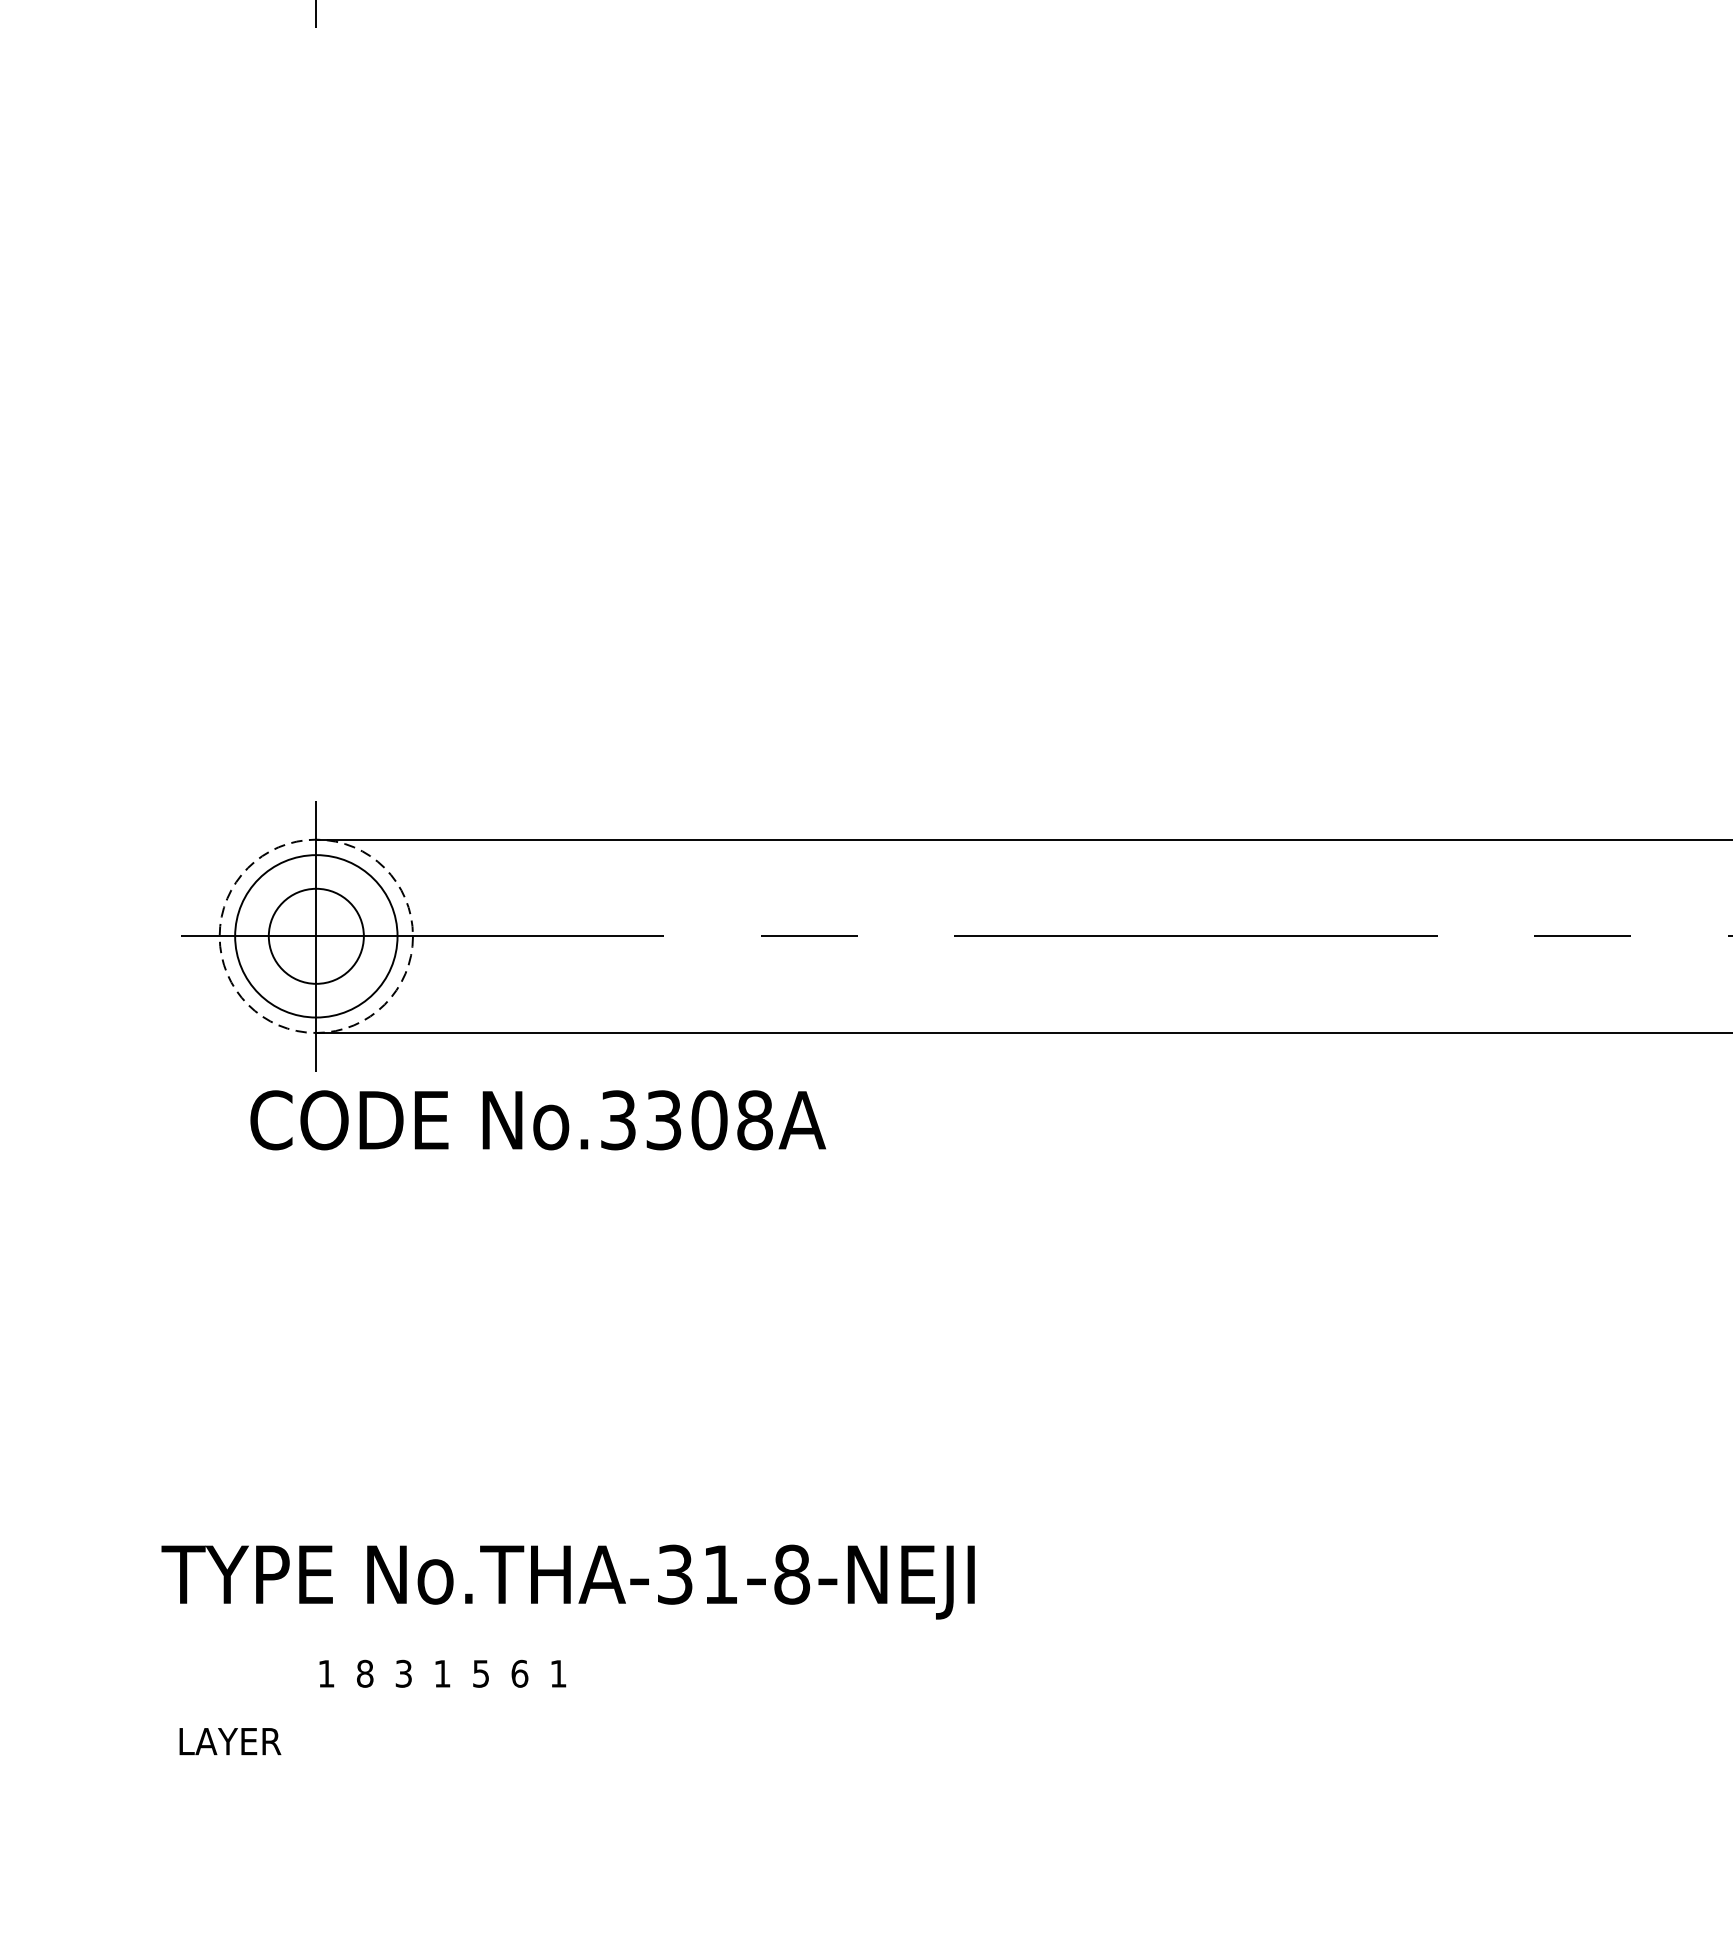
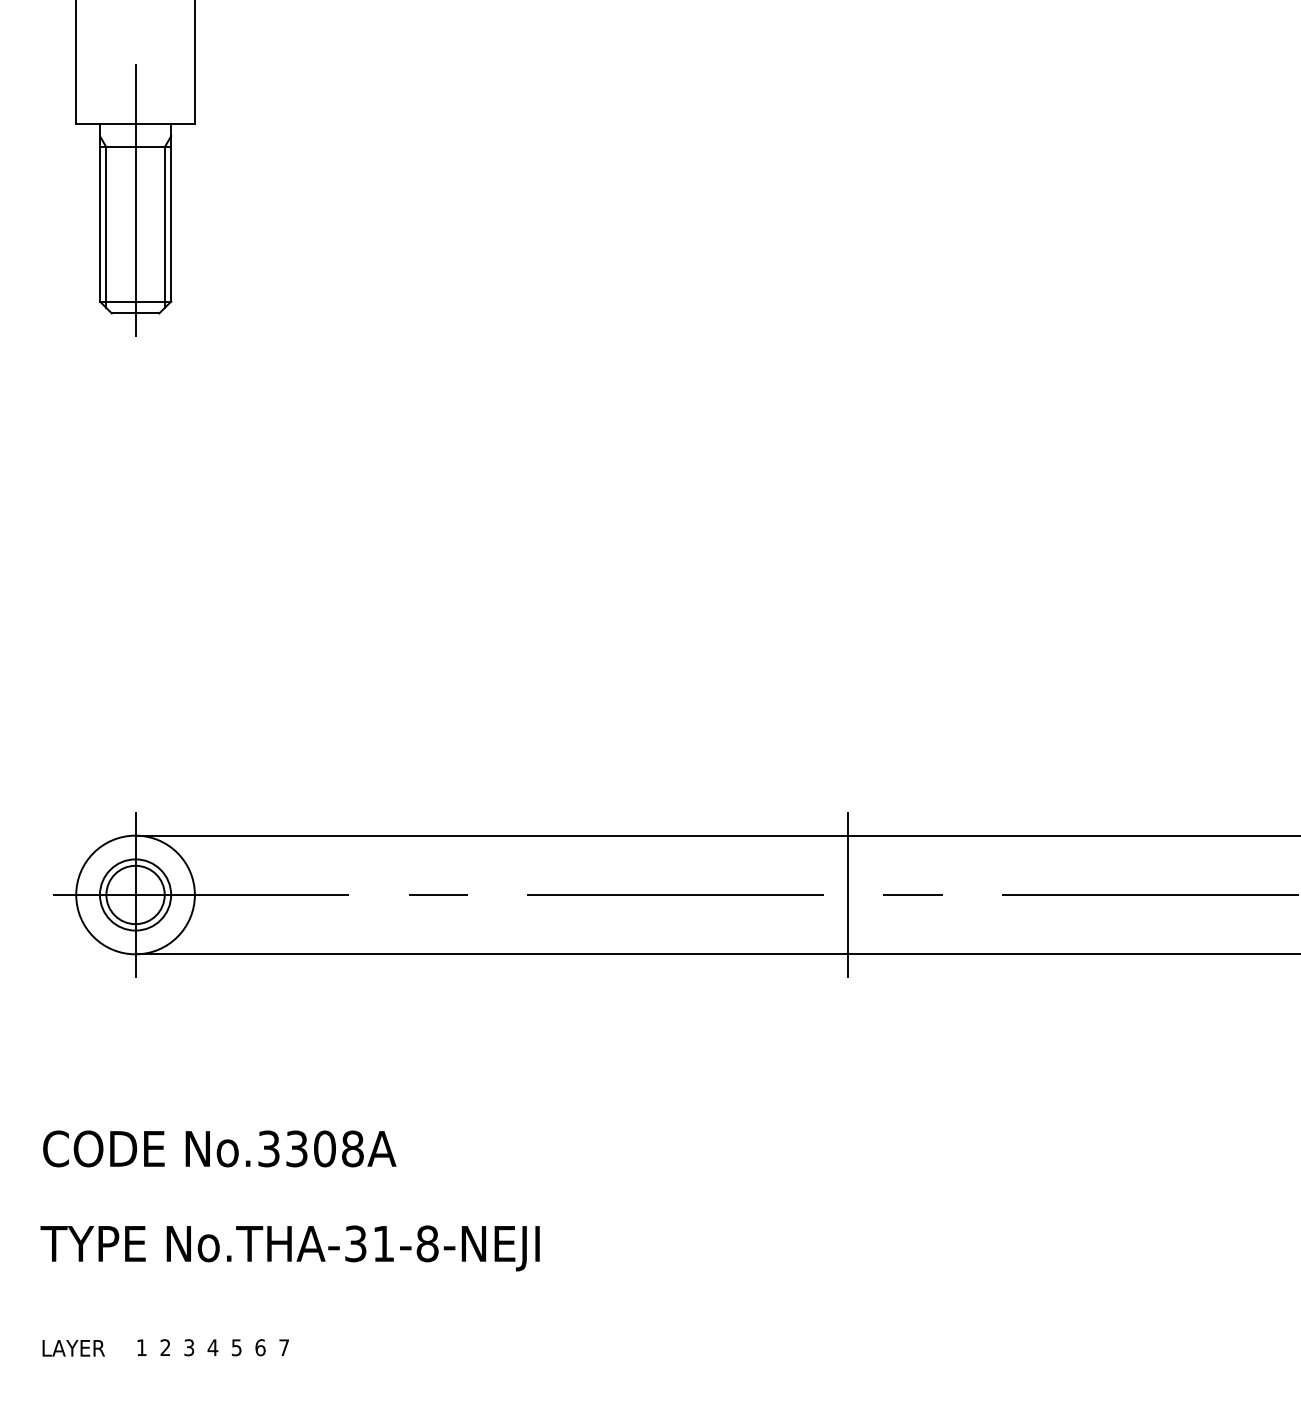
circle: (316, 935) -> (135, 894), dashed -> solid
circle: (316, 935) -> (135, 894), size x0.71
line: (1476, 935) -> (847, 894), added
text: (537, 1119) -> (219, 1148), moved
text: (567, 1582) -> (289, 1248), moved
text: (365, 1673) -> (165, 1347), 8 -> 2
text: (441, 1673) -> (212, 1347), 1 -> 4
text: (557, 1673) -> (283, 1347), 1 -> 7
text: (229, 1741) -> (73, 1348), moved

